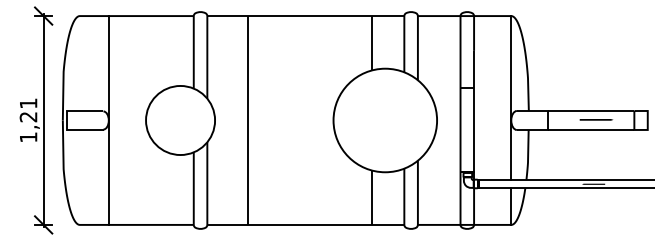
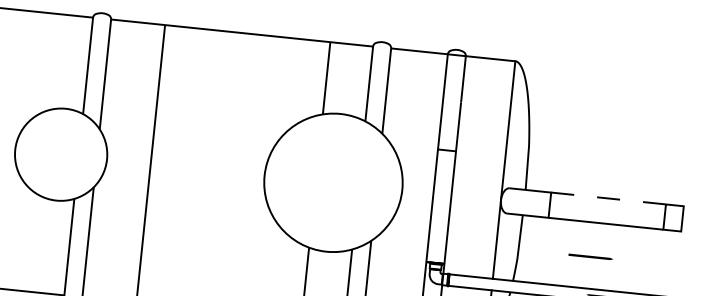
line: (591, 110) -> (609, 197), solid -> dashed
line: (596, 119) -> (590, 256), moved

